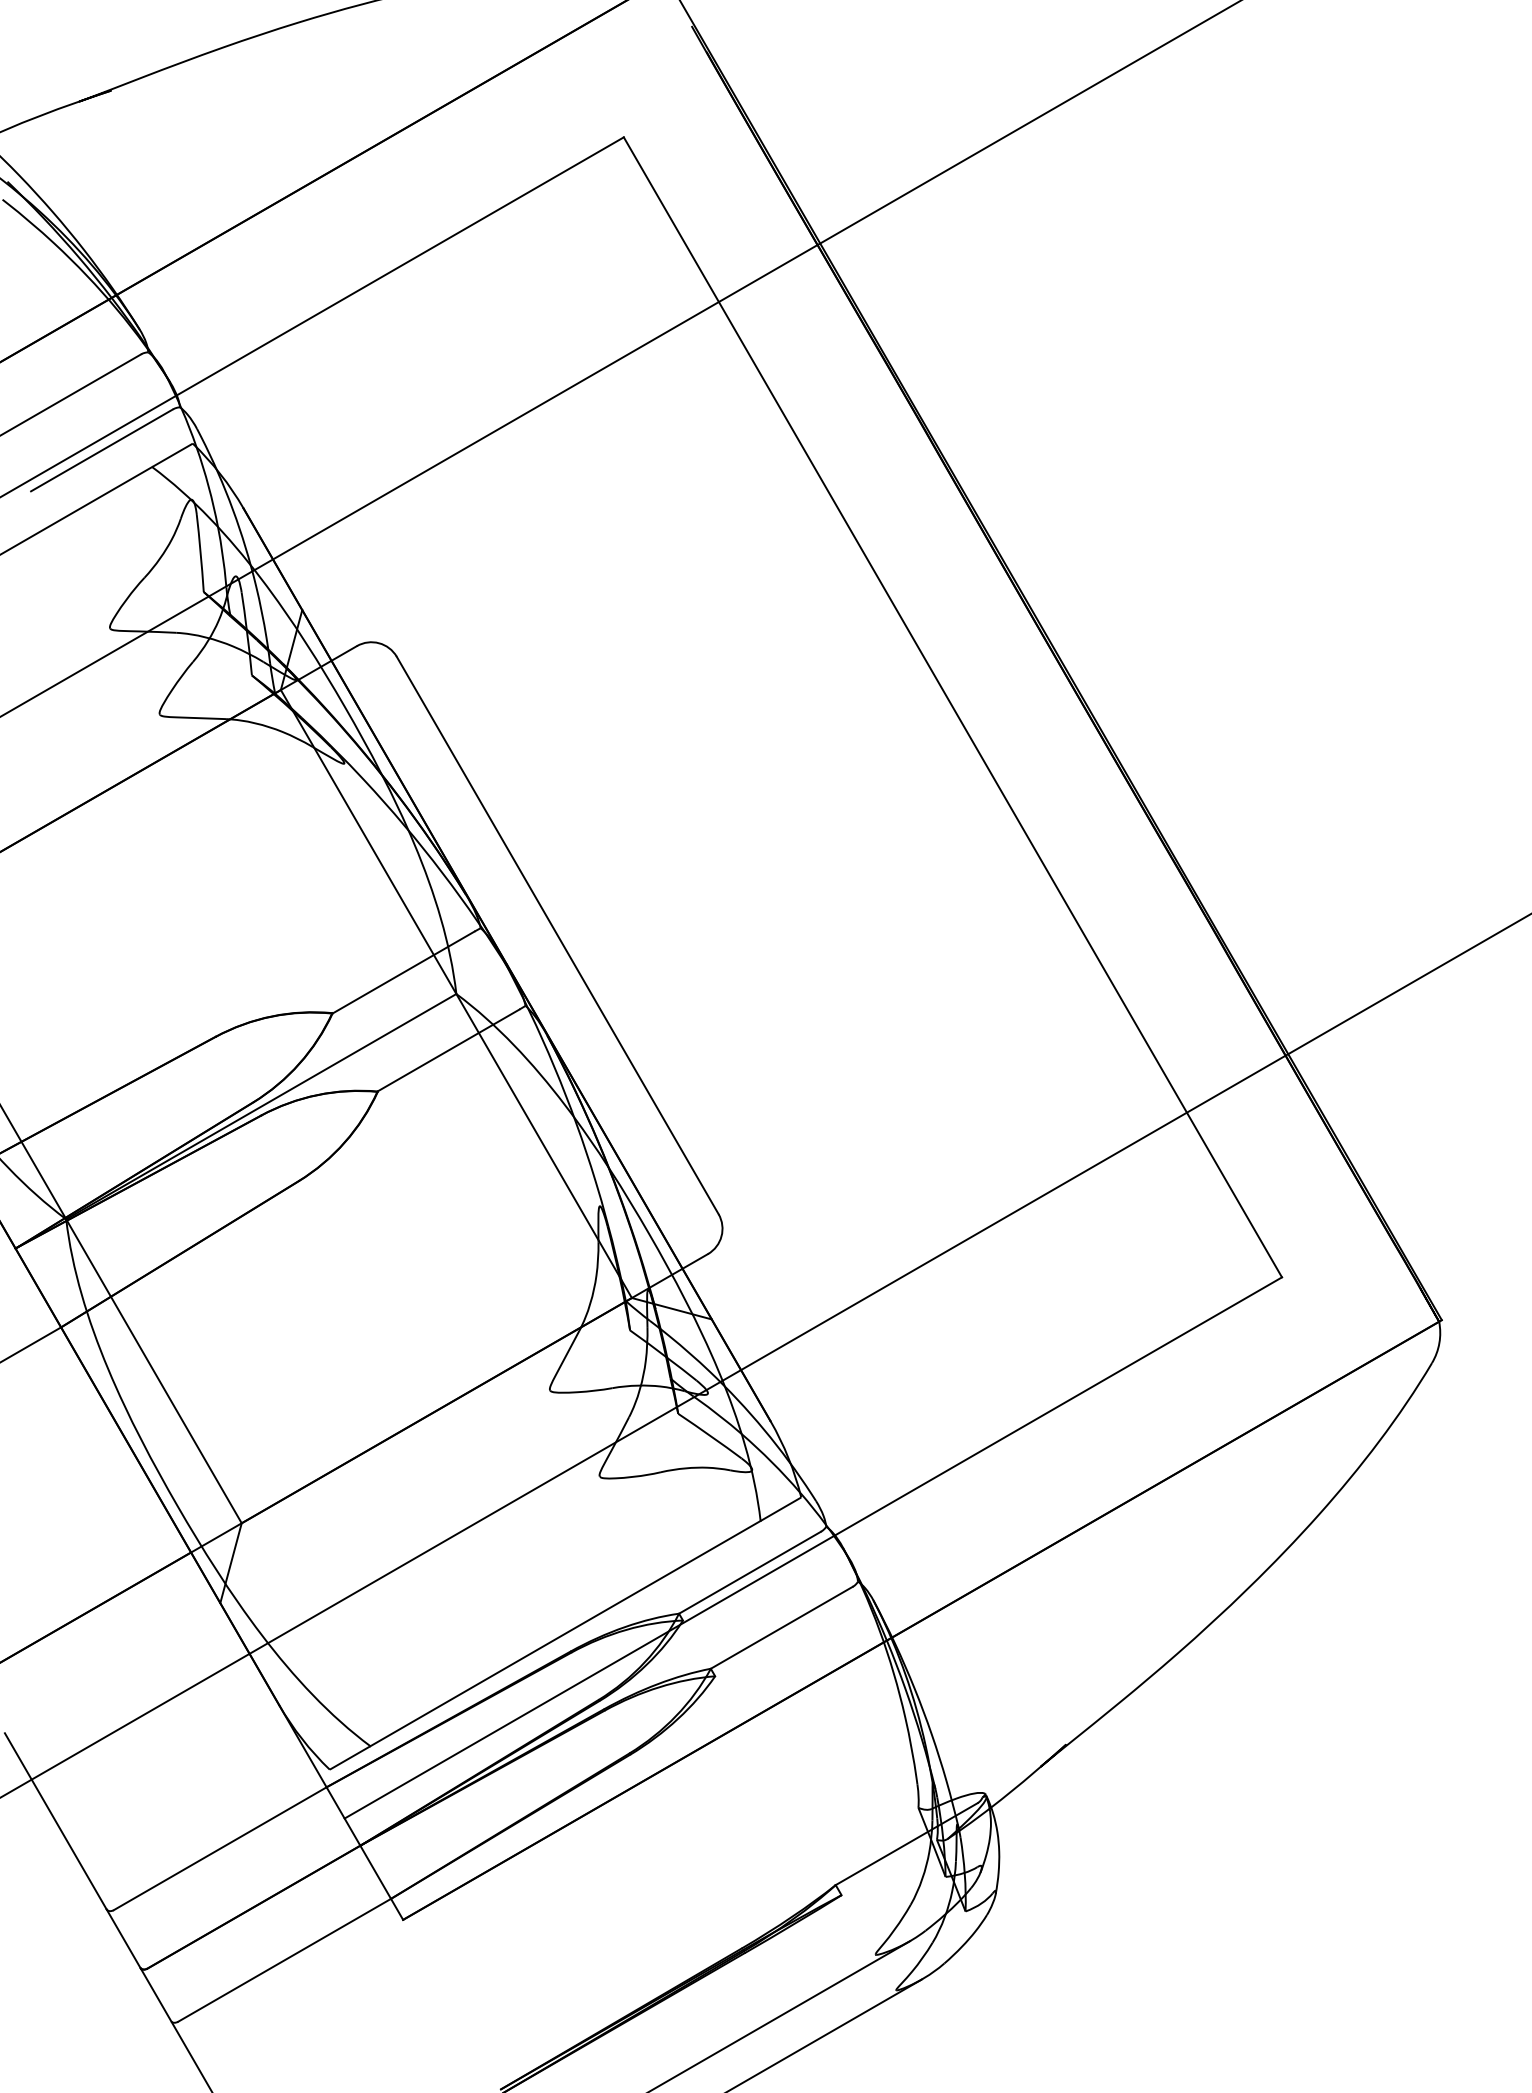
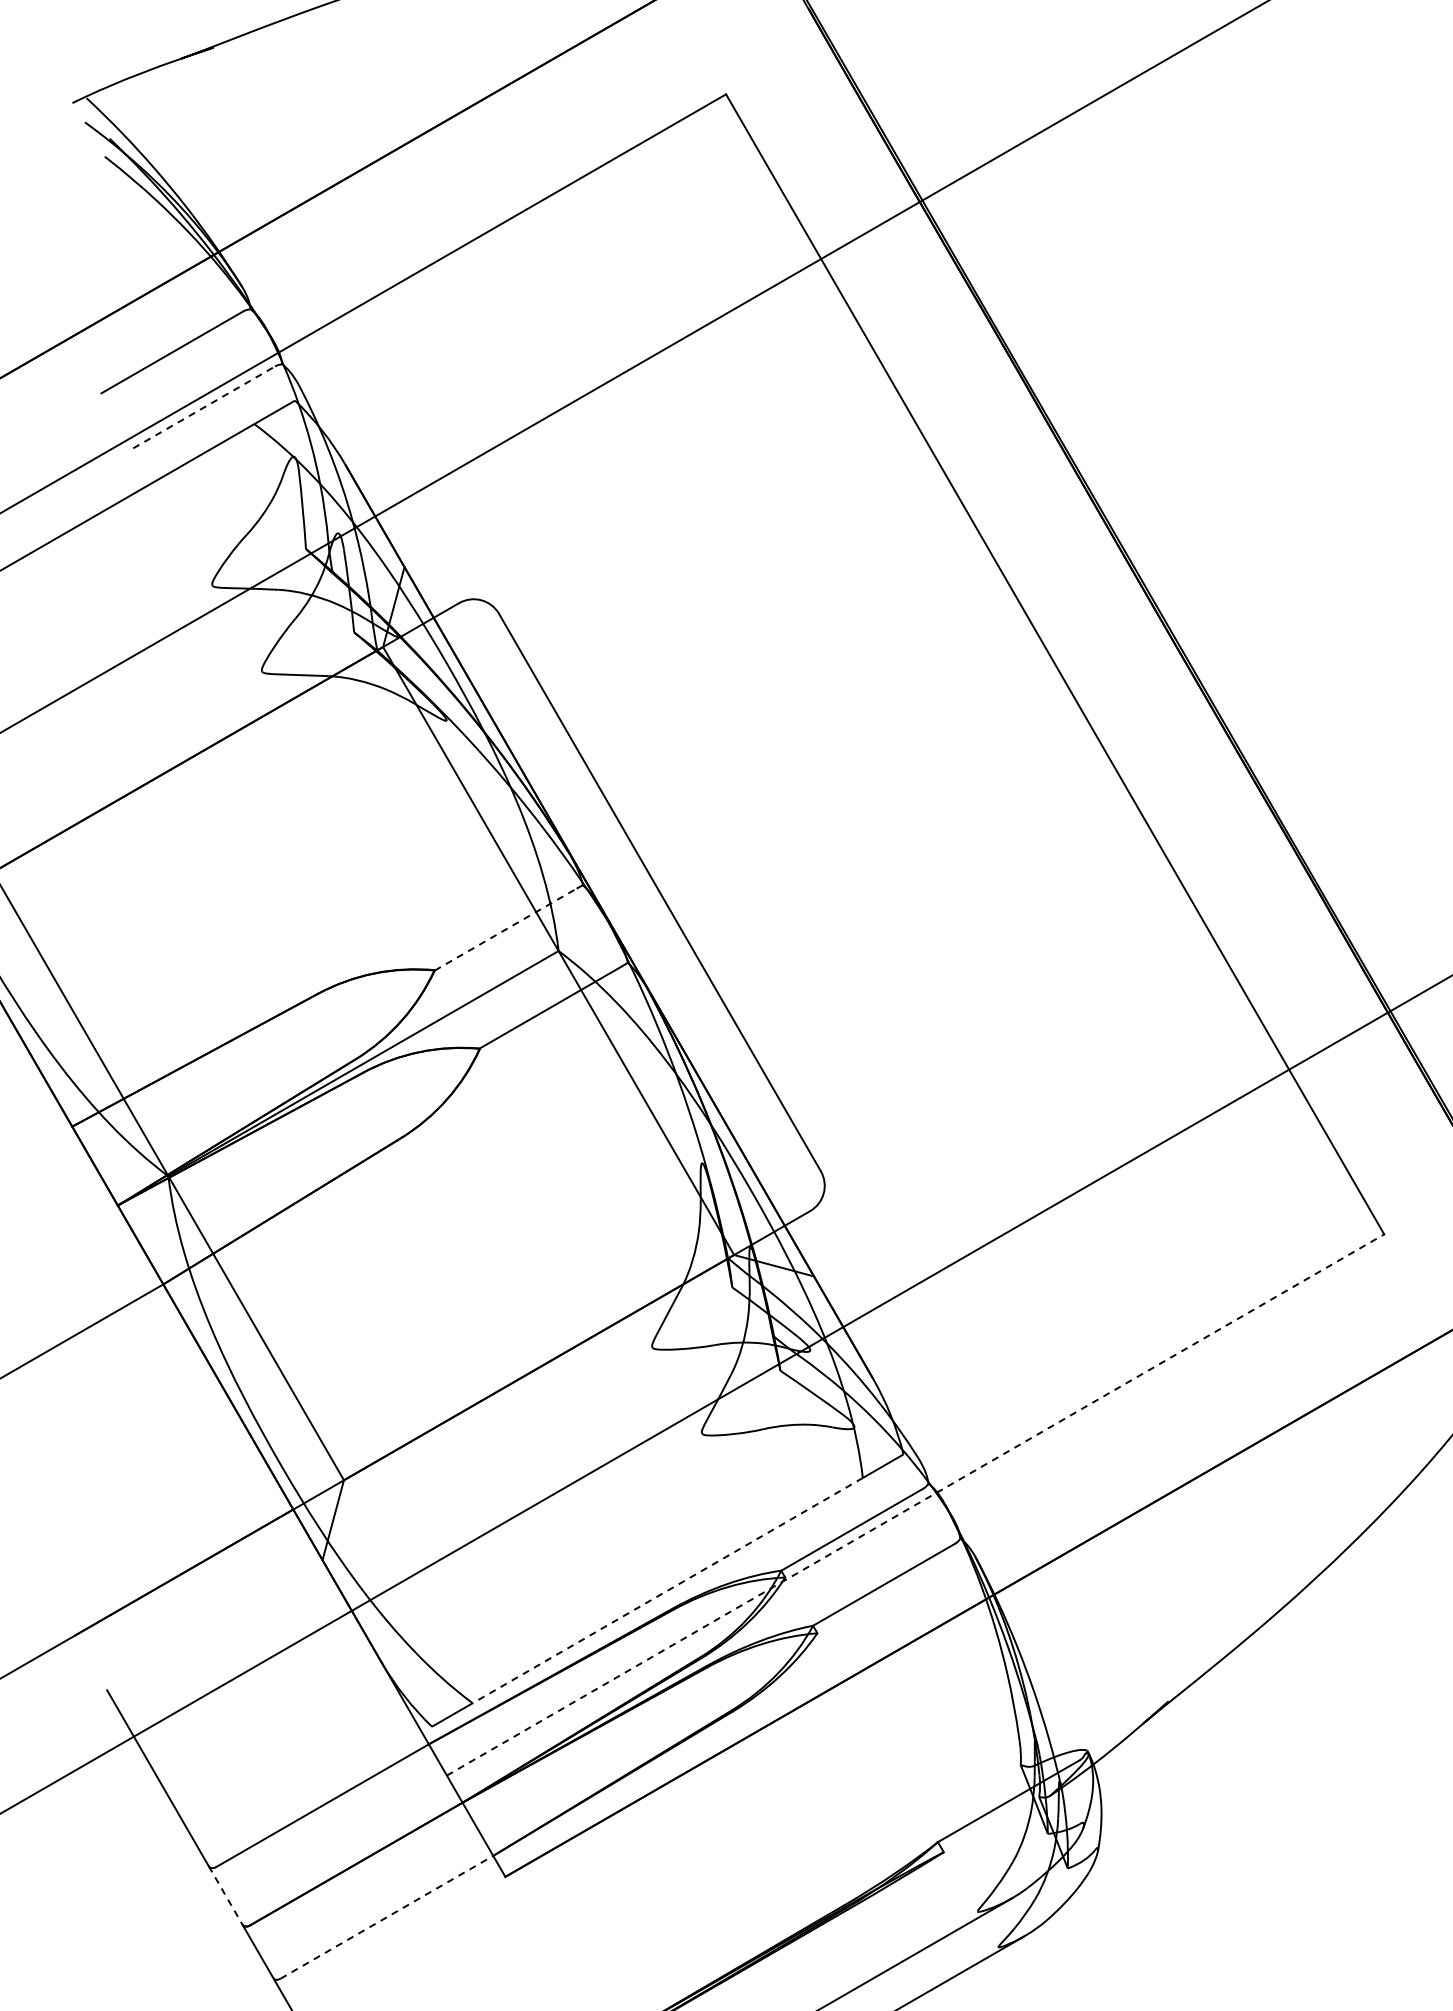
line: (102, 450) -> (204, 407), solid -> dashed
line: (403, 972) -> (505, 929), solid -> dashed
line: (813, 1547) -> (915, 1504), solid -> dashed
line: (565, 1633) -> (667, 1590), solid -> dashed
line: (123, 1939) -> (225, 1896), solid -> dashed
line: (284, 1960) -> (386, 1917), solid -> dashed

